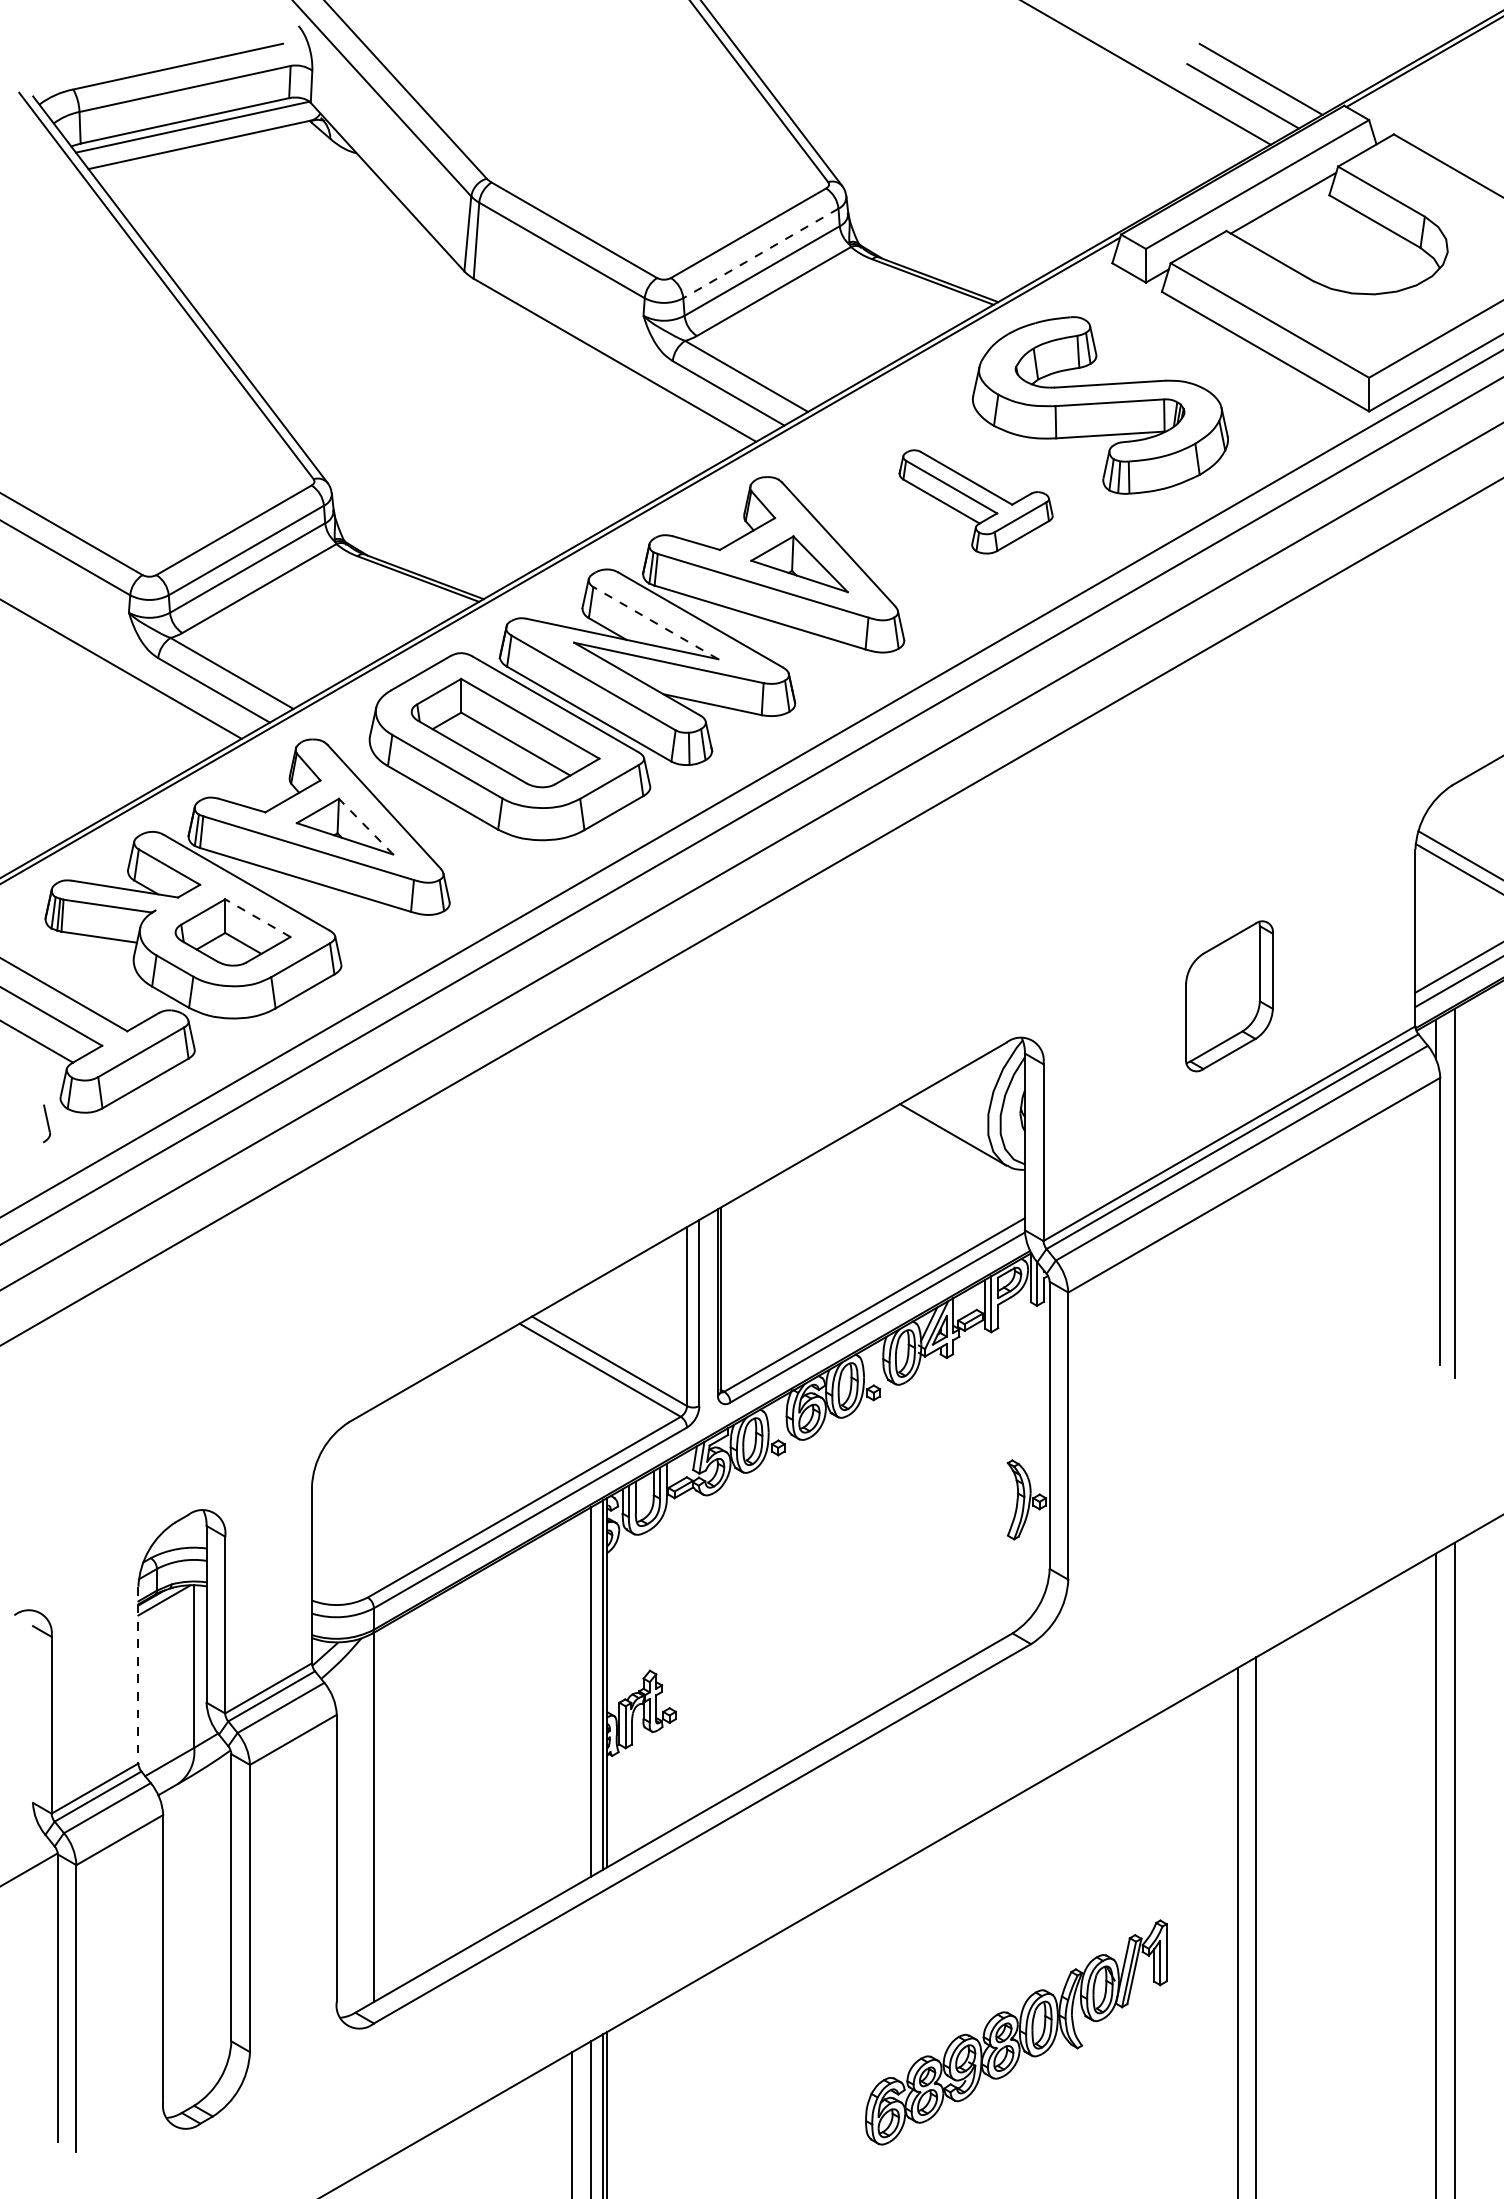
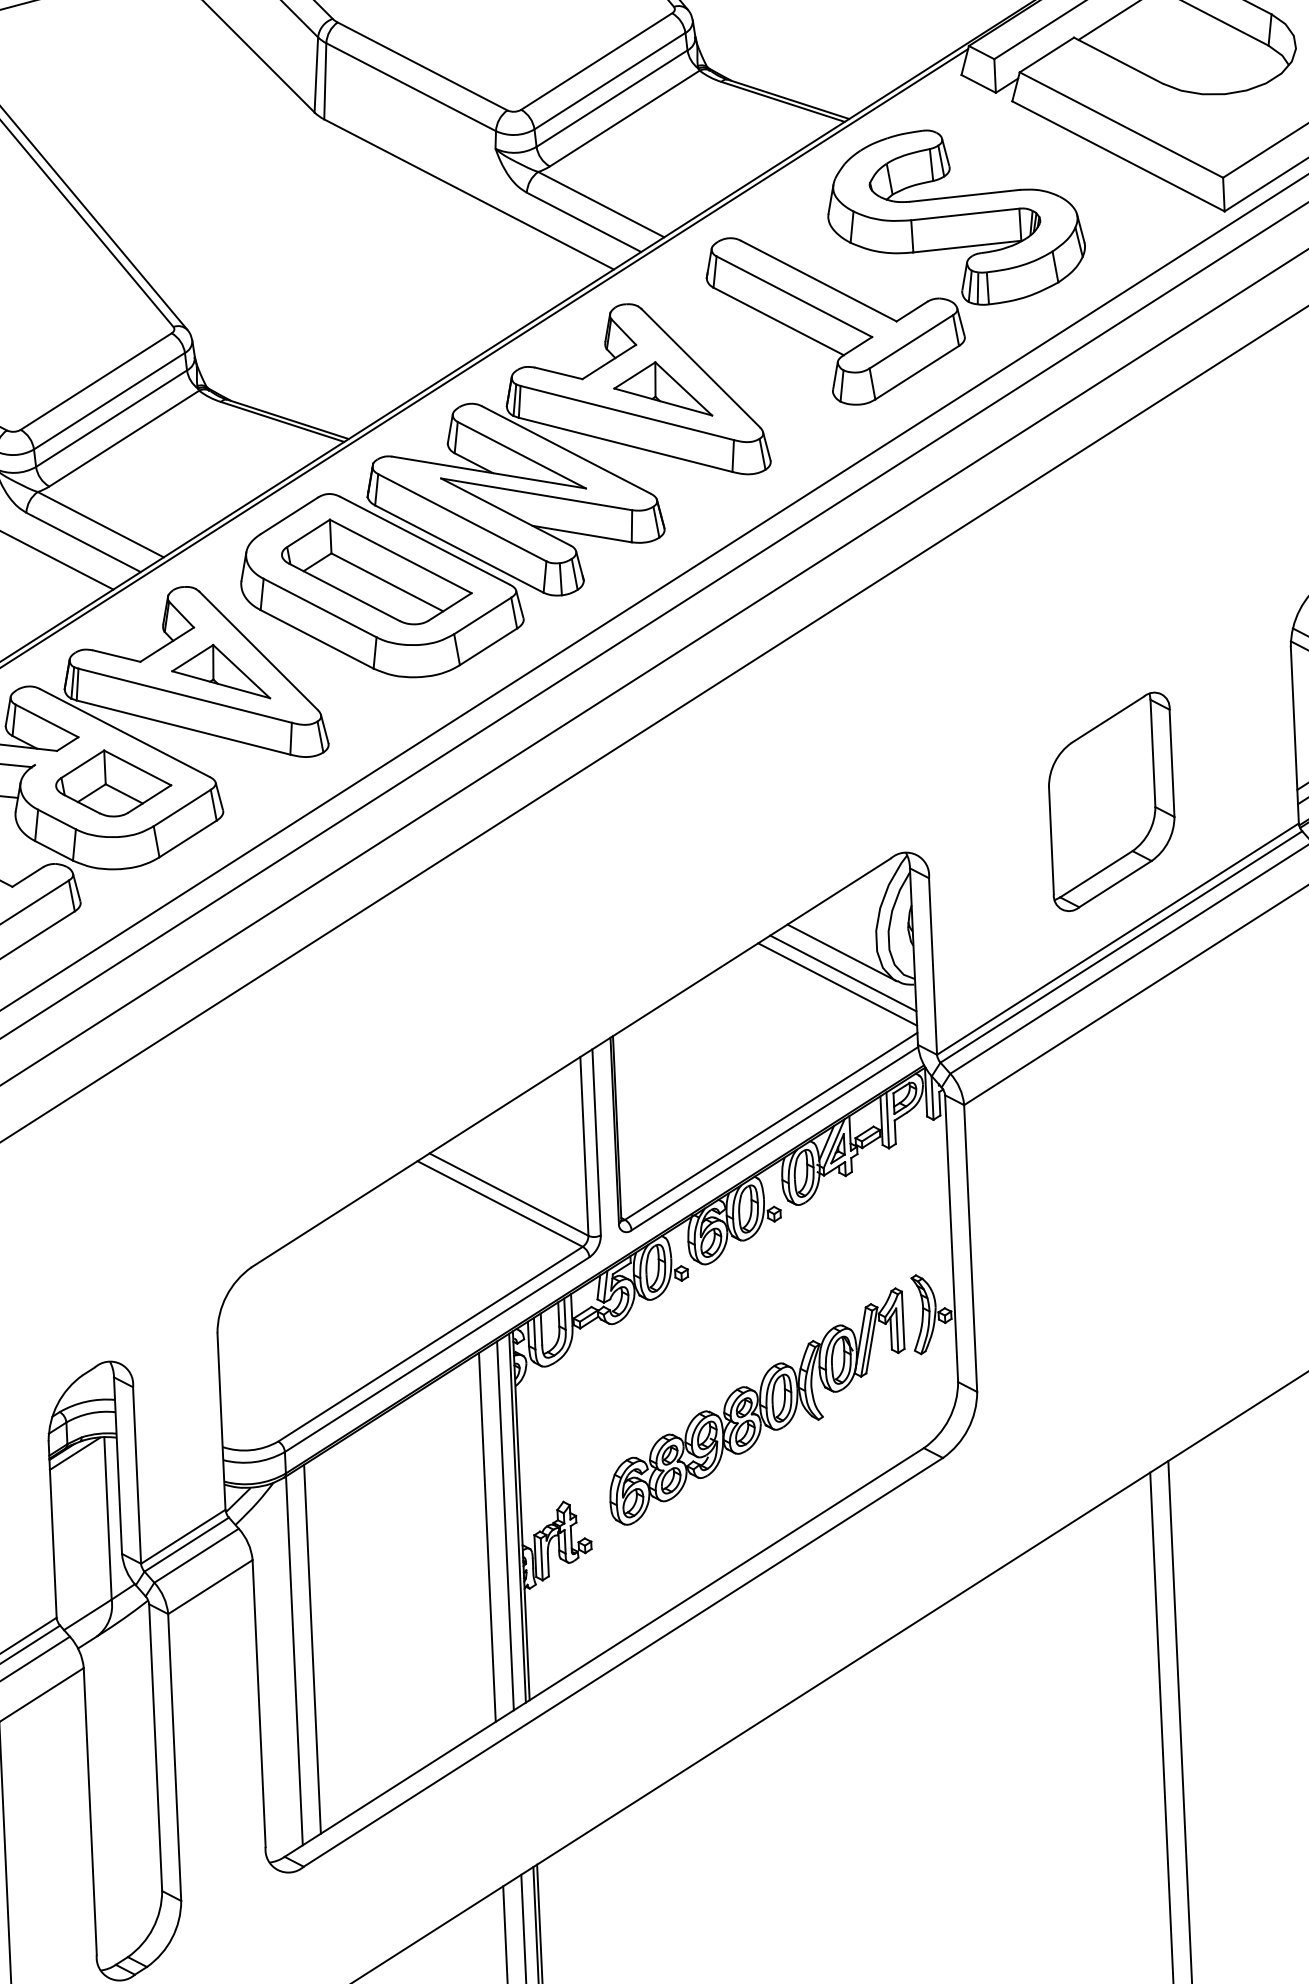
line: (760, 253) -> (609, 81), dashed -> solid
part: (975, 501) -> (835, 319), size x1.67
line: (655, 622) -> (521, 454), dashed -> solid
line: (366, 826) -> (242, 671), dashed -> solid
line: (257, 918) -> (137, 768), dashed -> solid
part: (1229, 996) -> (1111, 802), size x1.43
line: (953, 1155) -> (843, 973), added
line: (946, 1166) -> (836, 984), added
line: (138, 1675) -> (52, 1529), dashed -> solid
line: (572, 1702) -> (487, 1537), added
line: (392, 1806) -> (312, 1649), added
part: (1016, 2032) -> (756, 1406), moved

